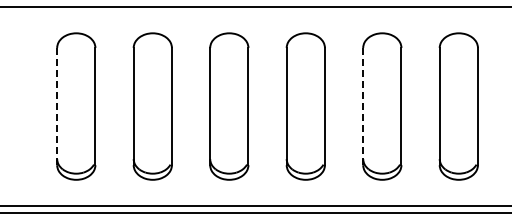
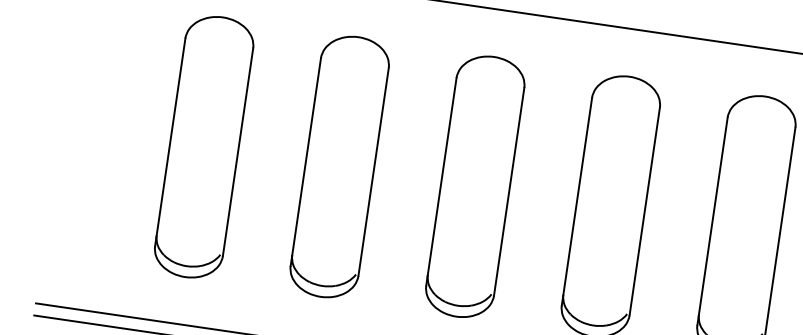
line: (57, 106) -> (170, 142), dashed -> solid
line: (363, 106) -> (713, 221), dashed -> solid

